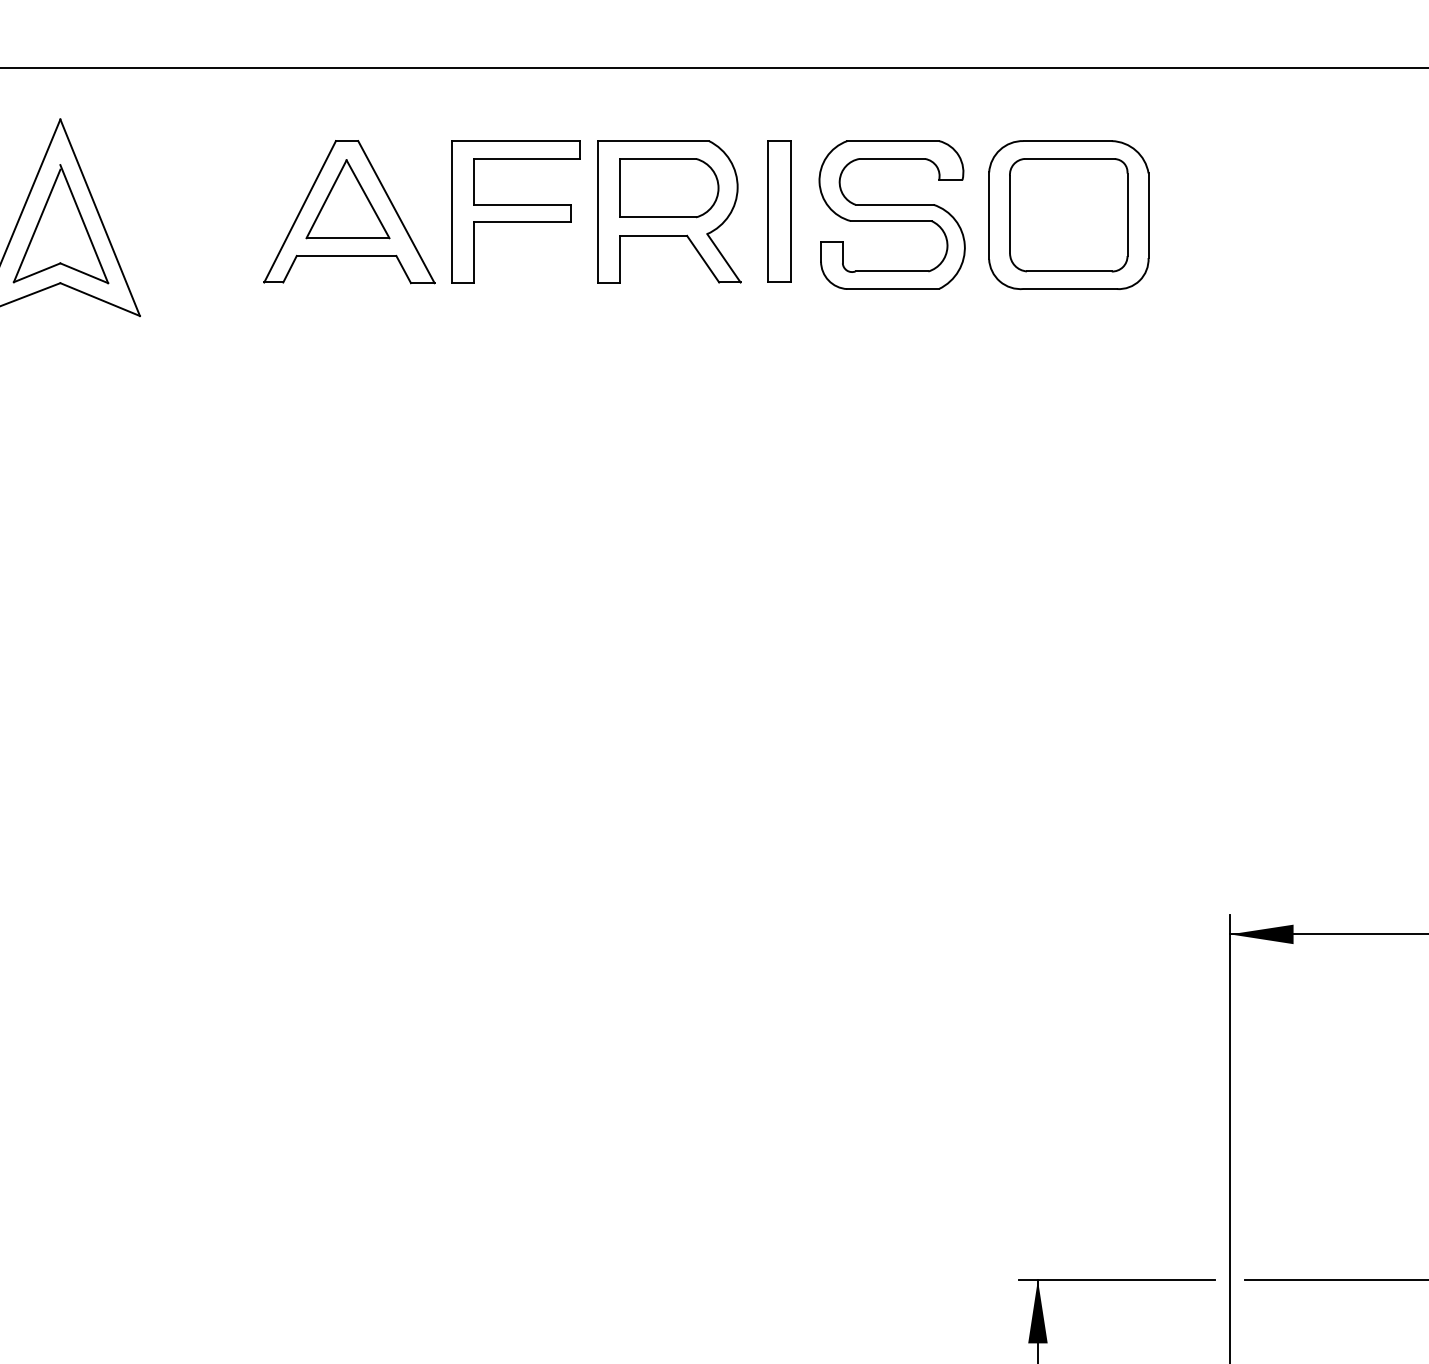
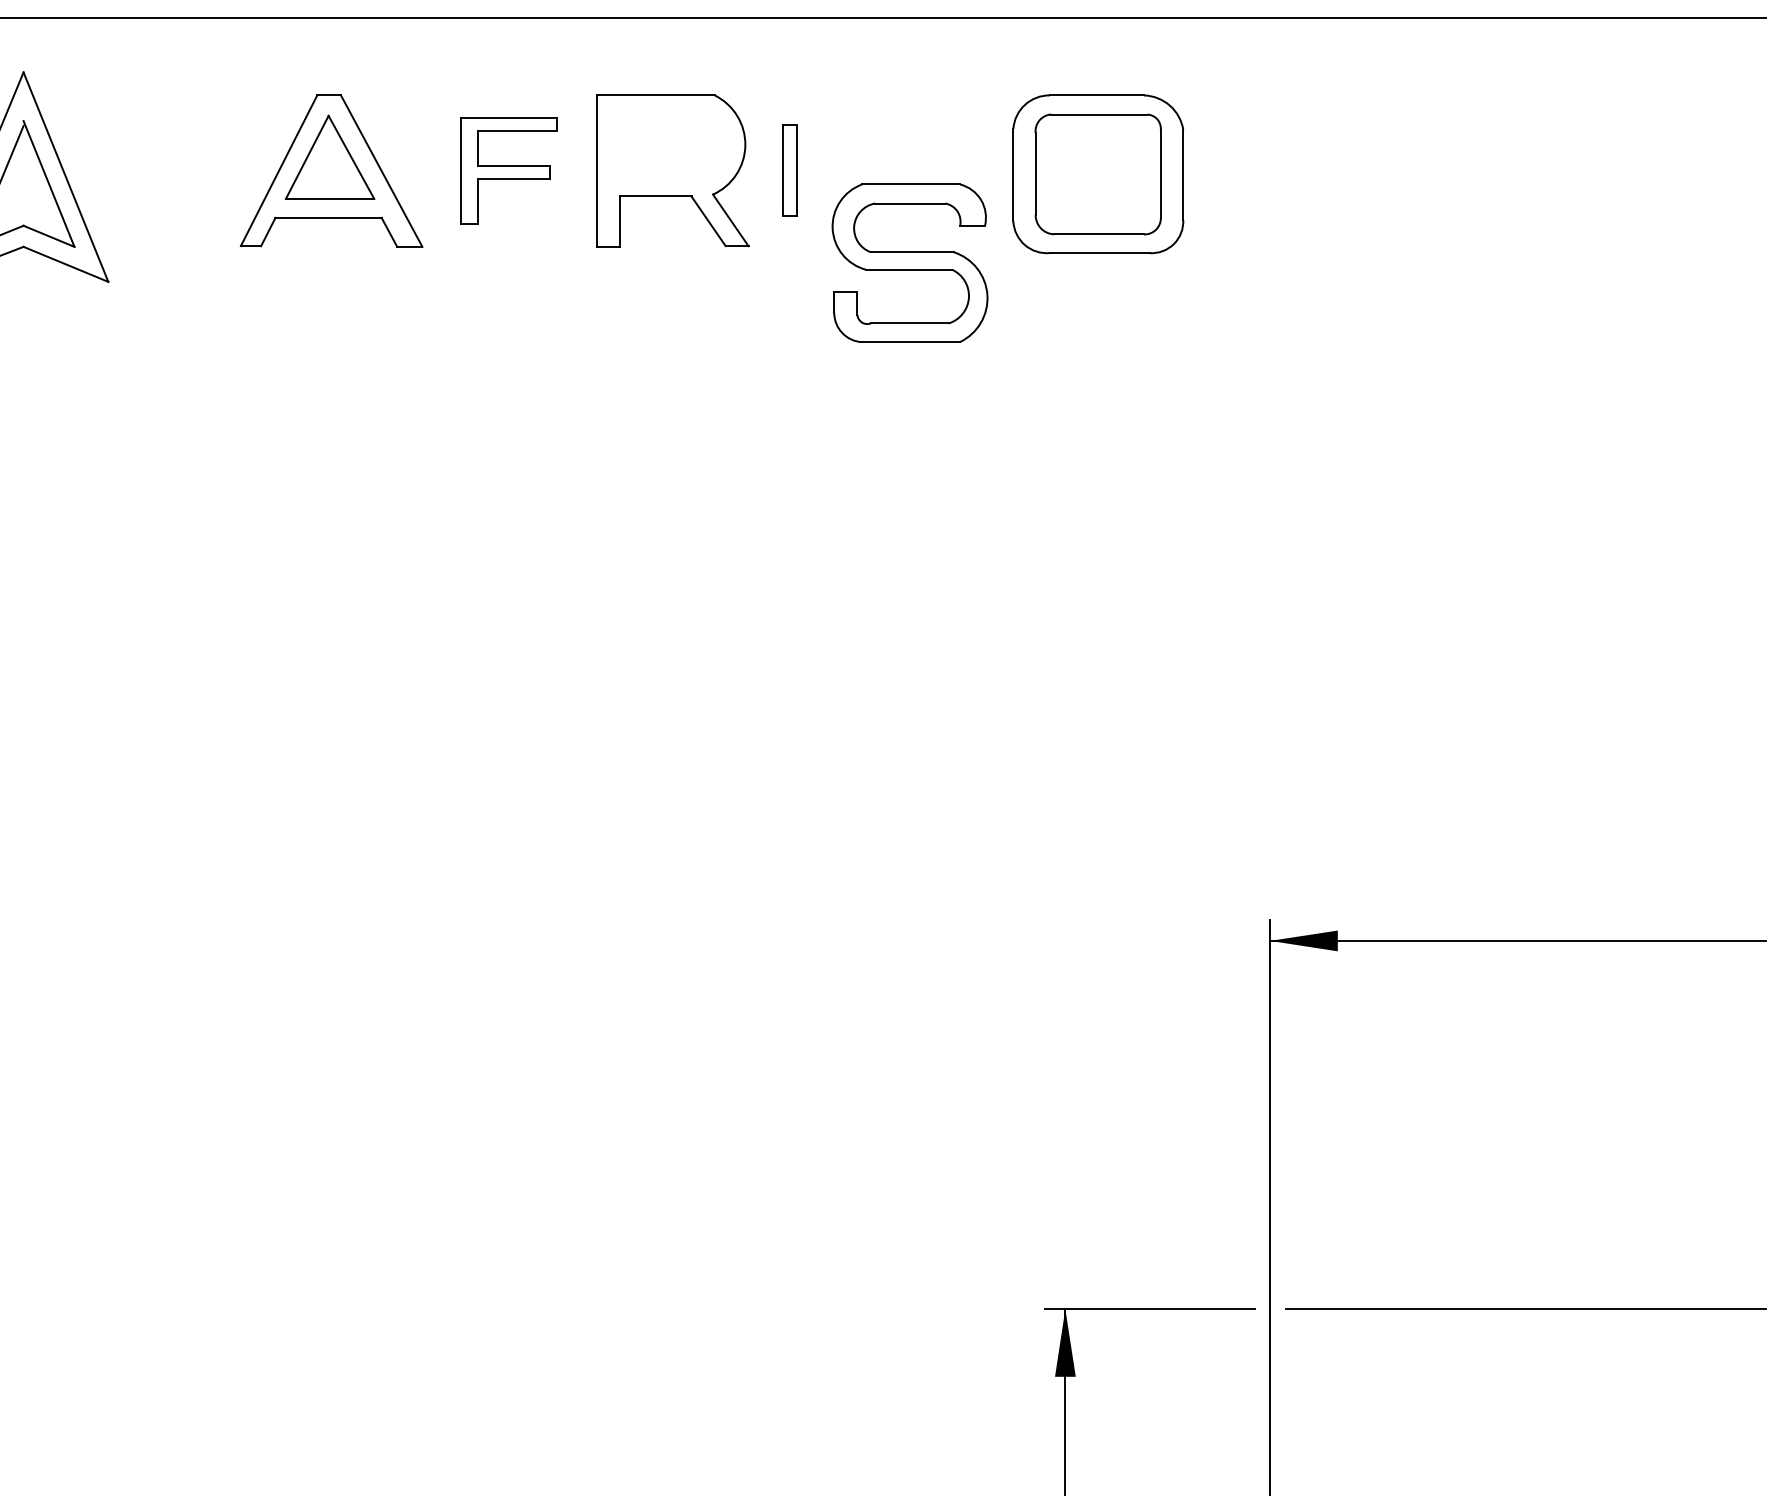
part: (669, 188) -> (672, 145), removed
part: (515, 211) -> (508, 170), size x0.7
part: (779, 211) -> (789, 170), size x0.6
part: (891, 214) -> (909, 262), moved

